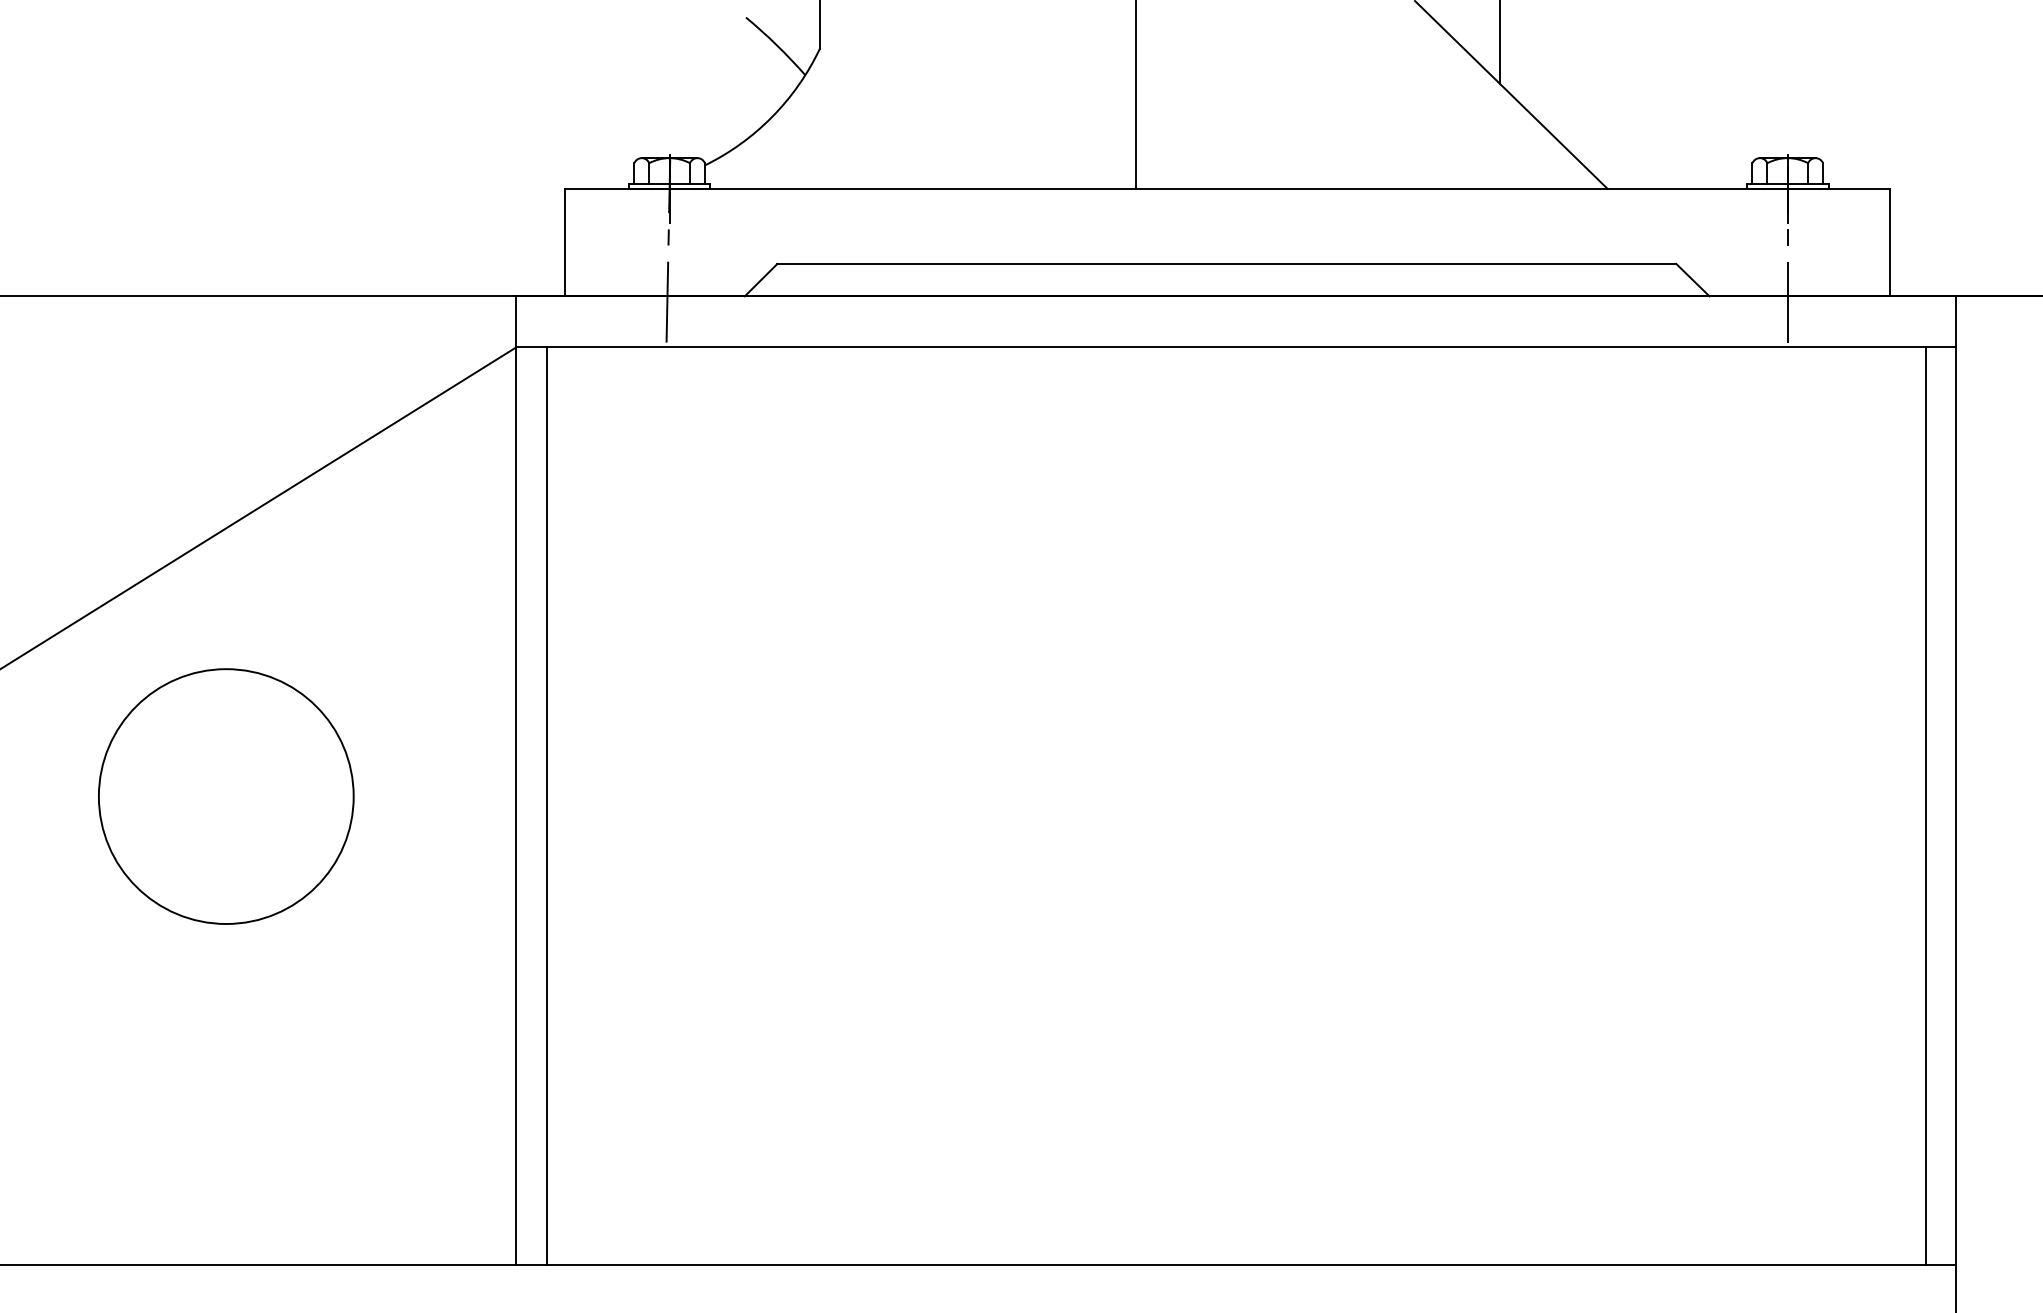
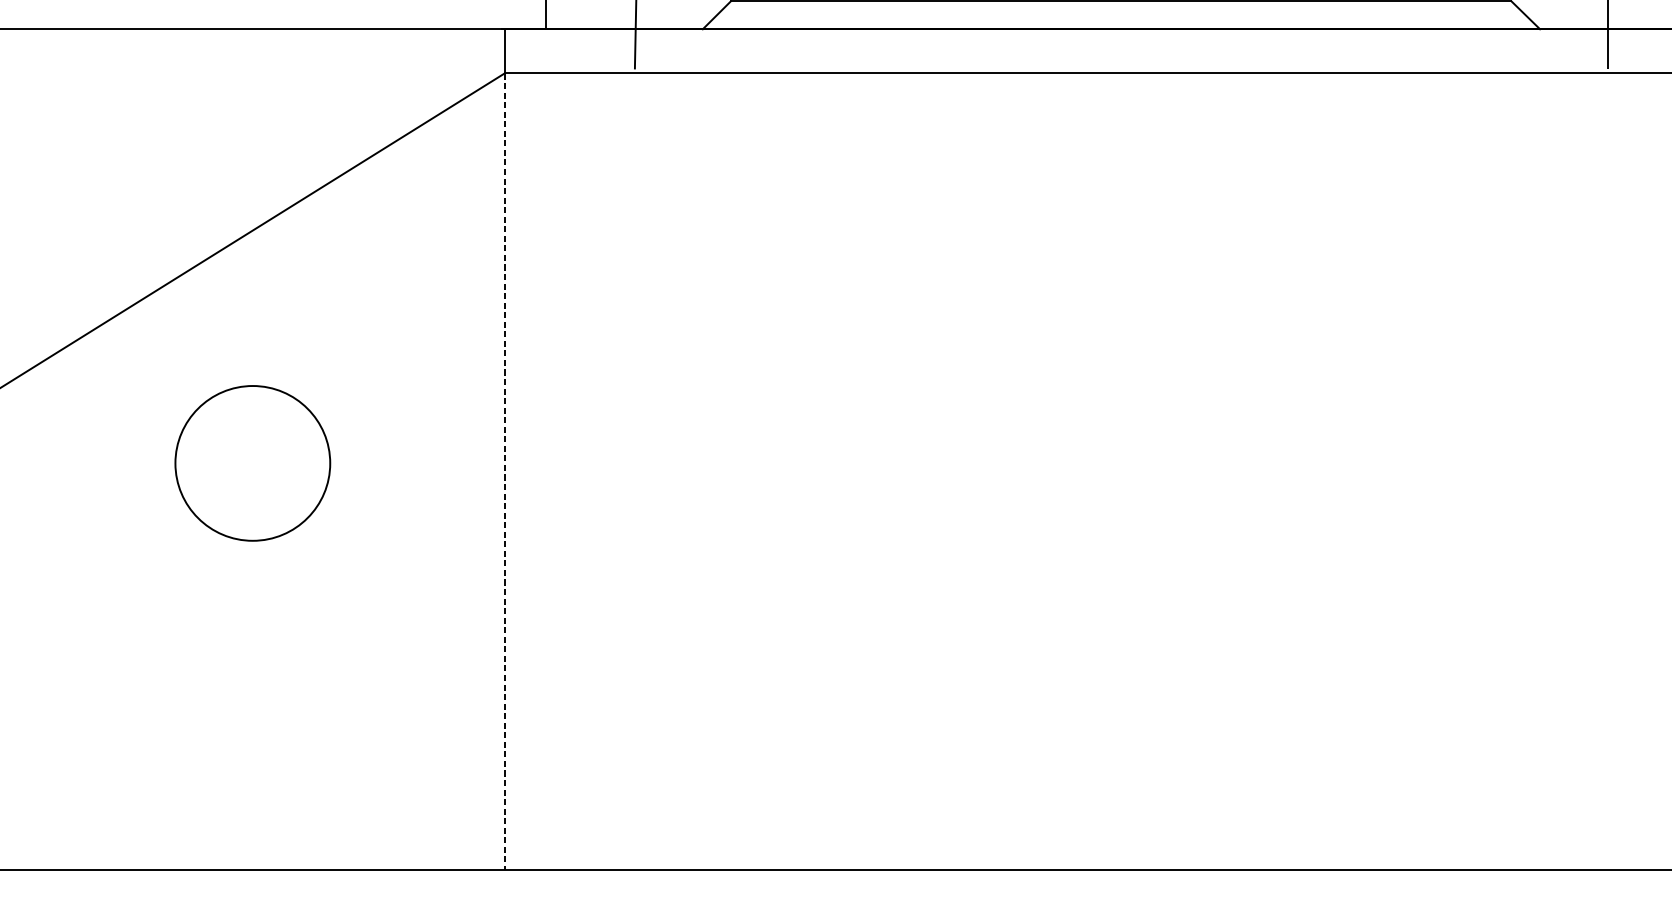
circle: (226, 796) -> (252, 463), size x0.7
line: (516, 805) -> (504, 471), solid -> dashed
line: (546, 805) -> (530, 471), removed

